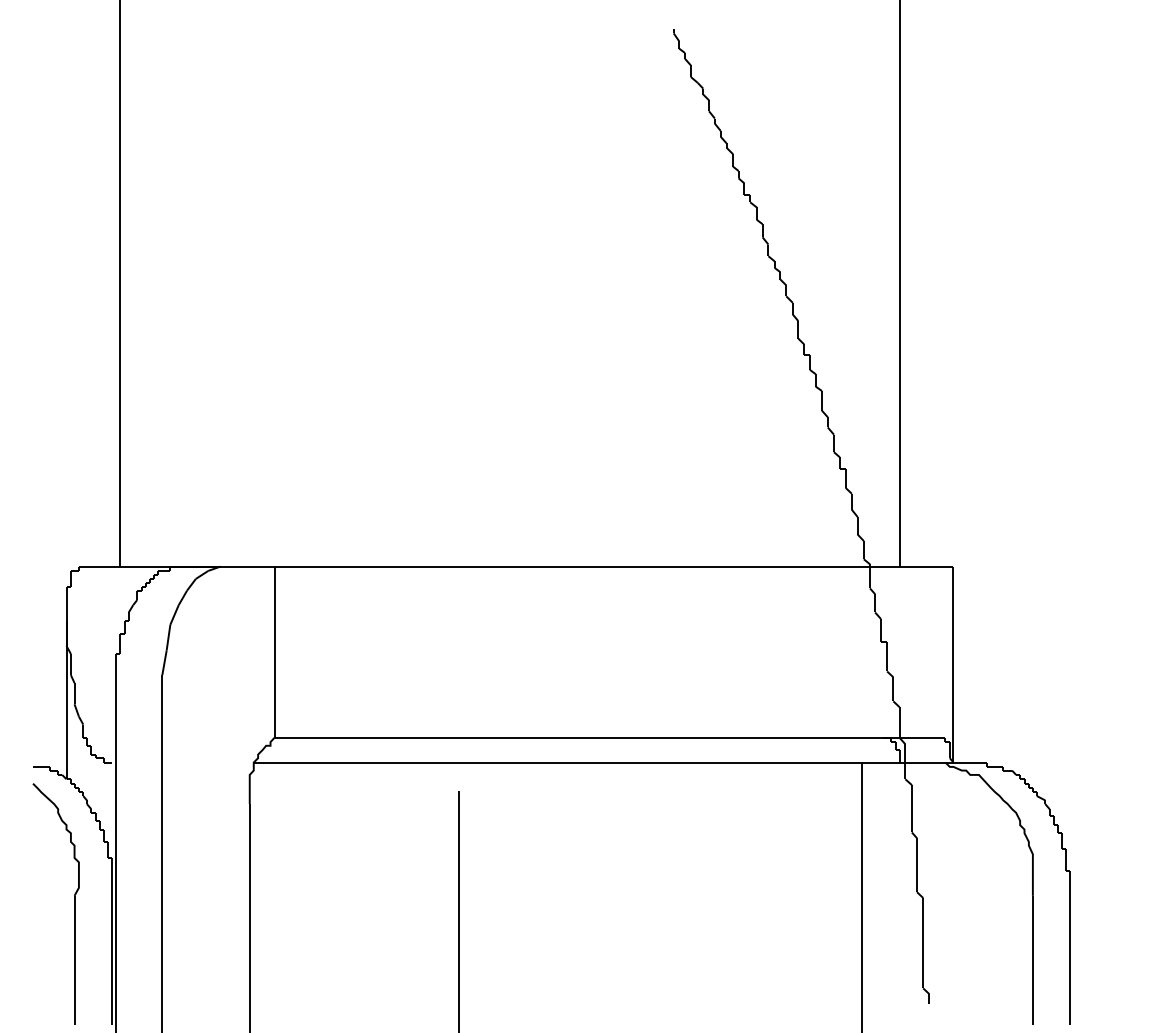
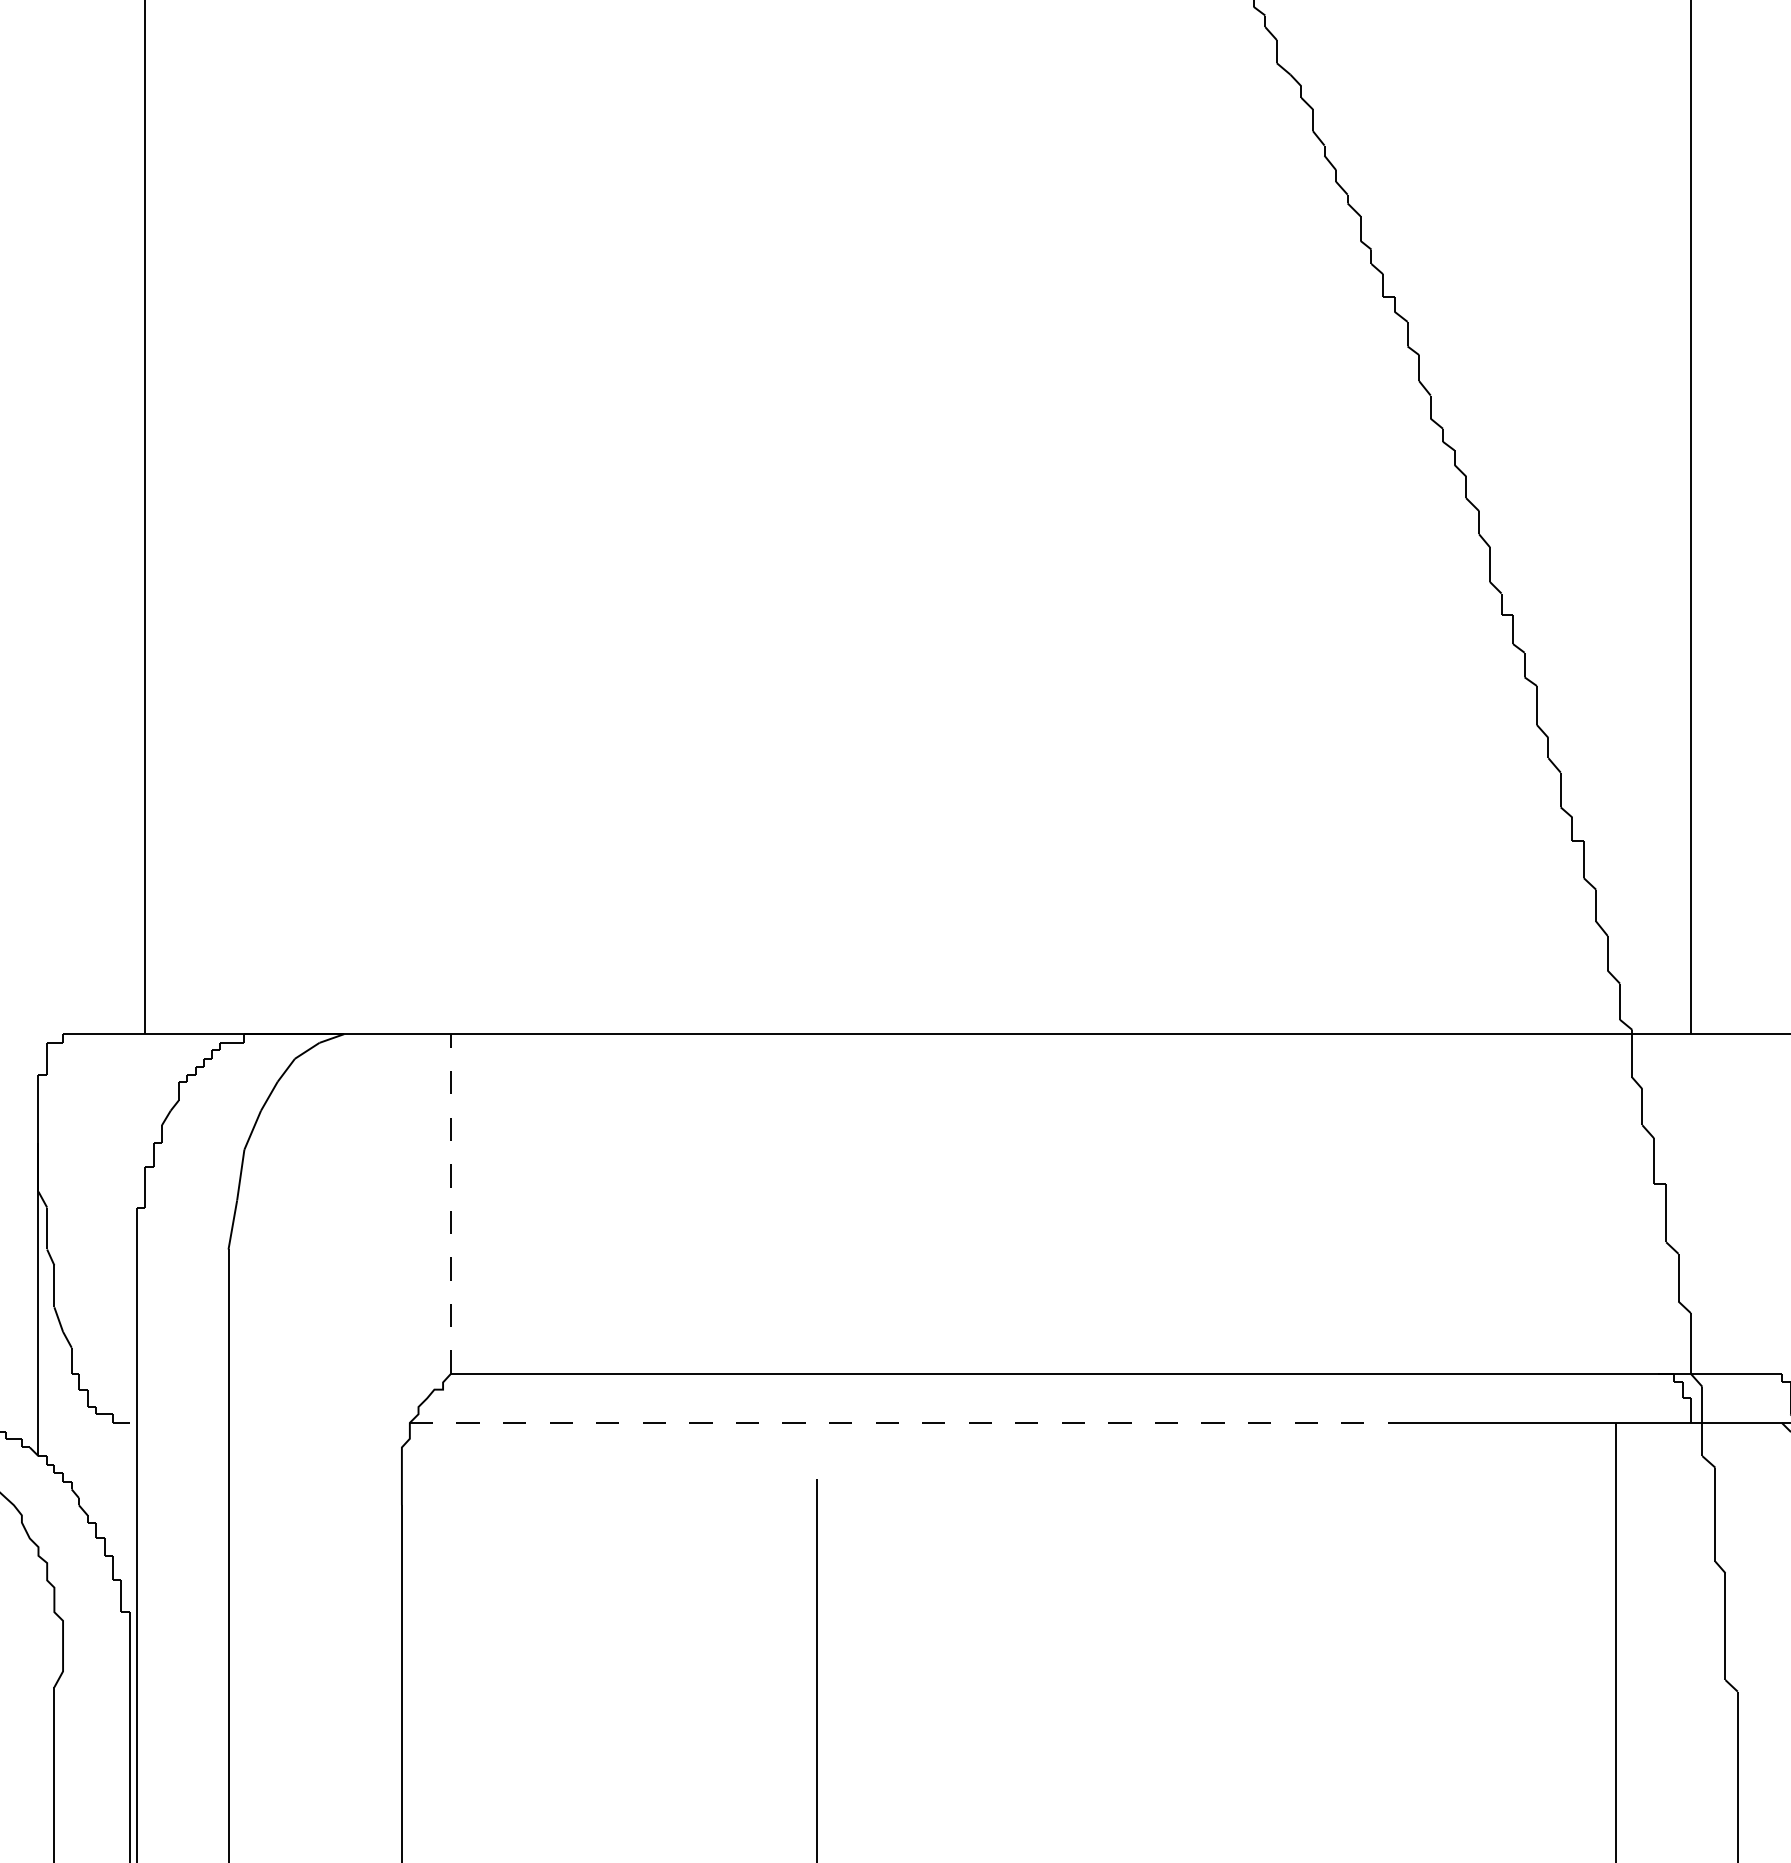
line: (274, 652) -> (450, 1204), solid -> dashed
line: (506, 762) -> (911, 1422), solid -> dashed

